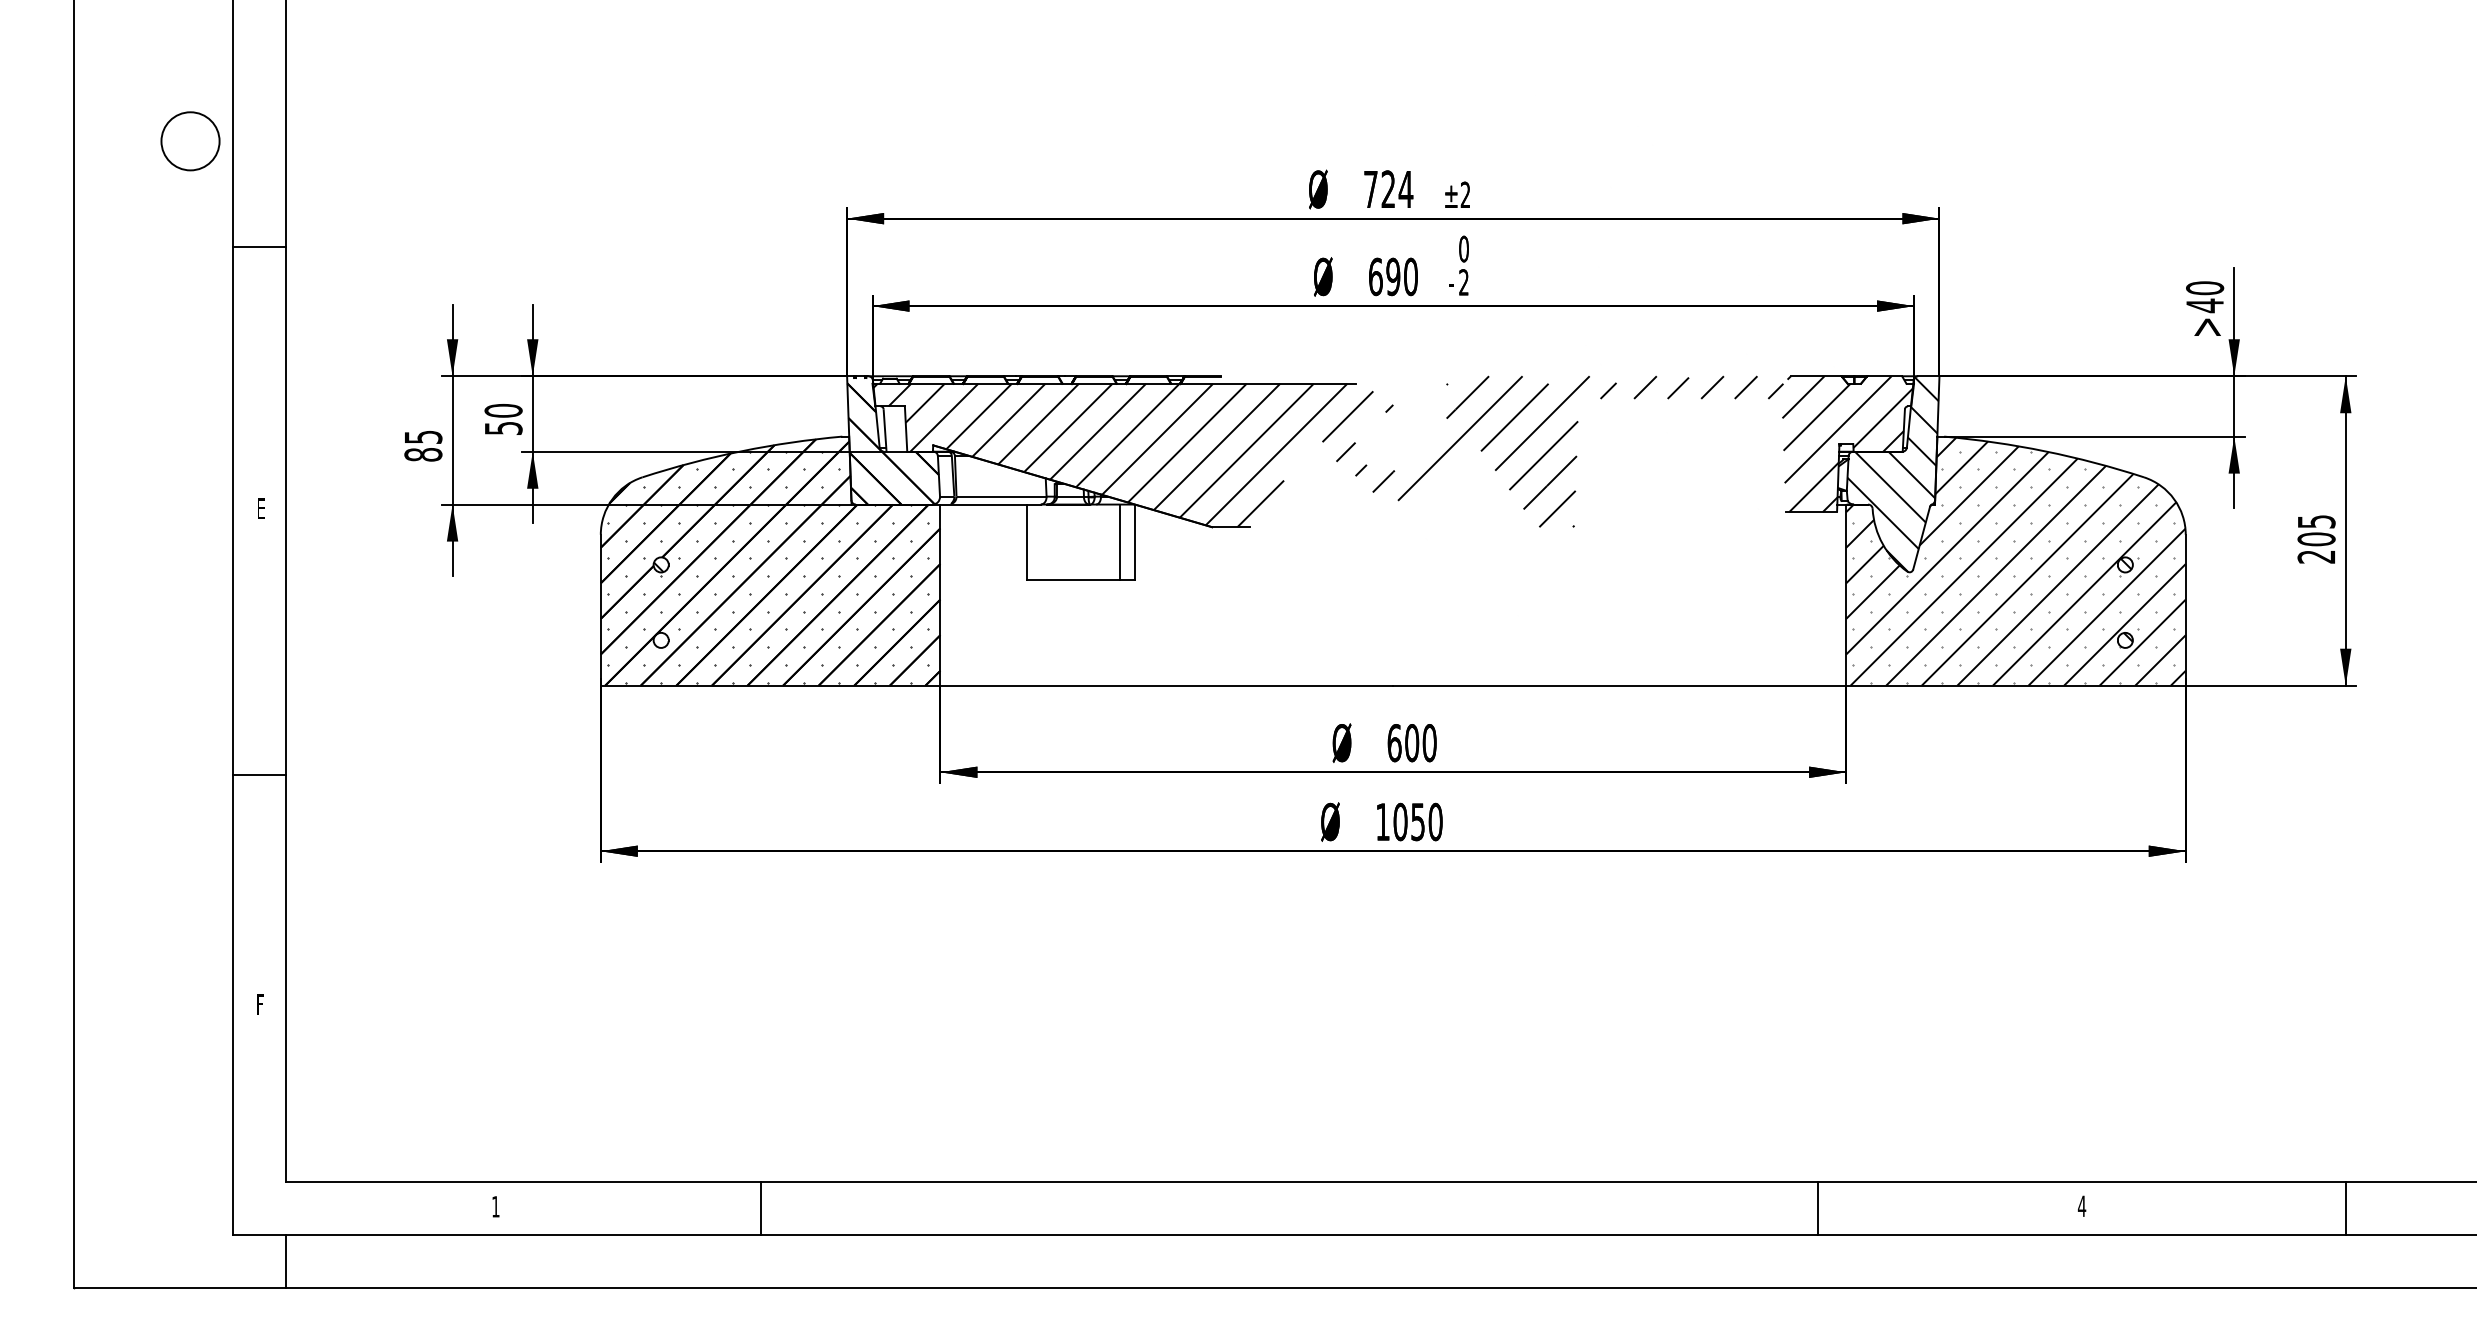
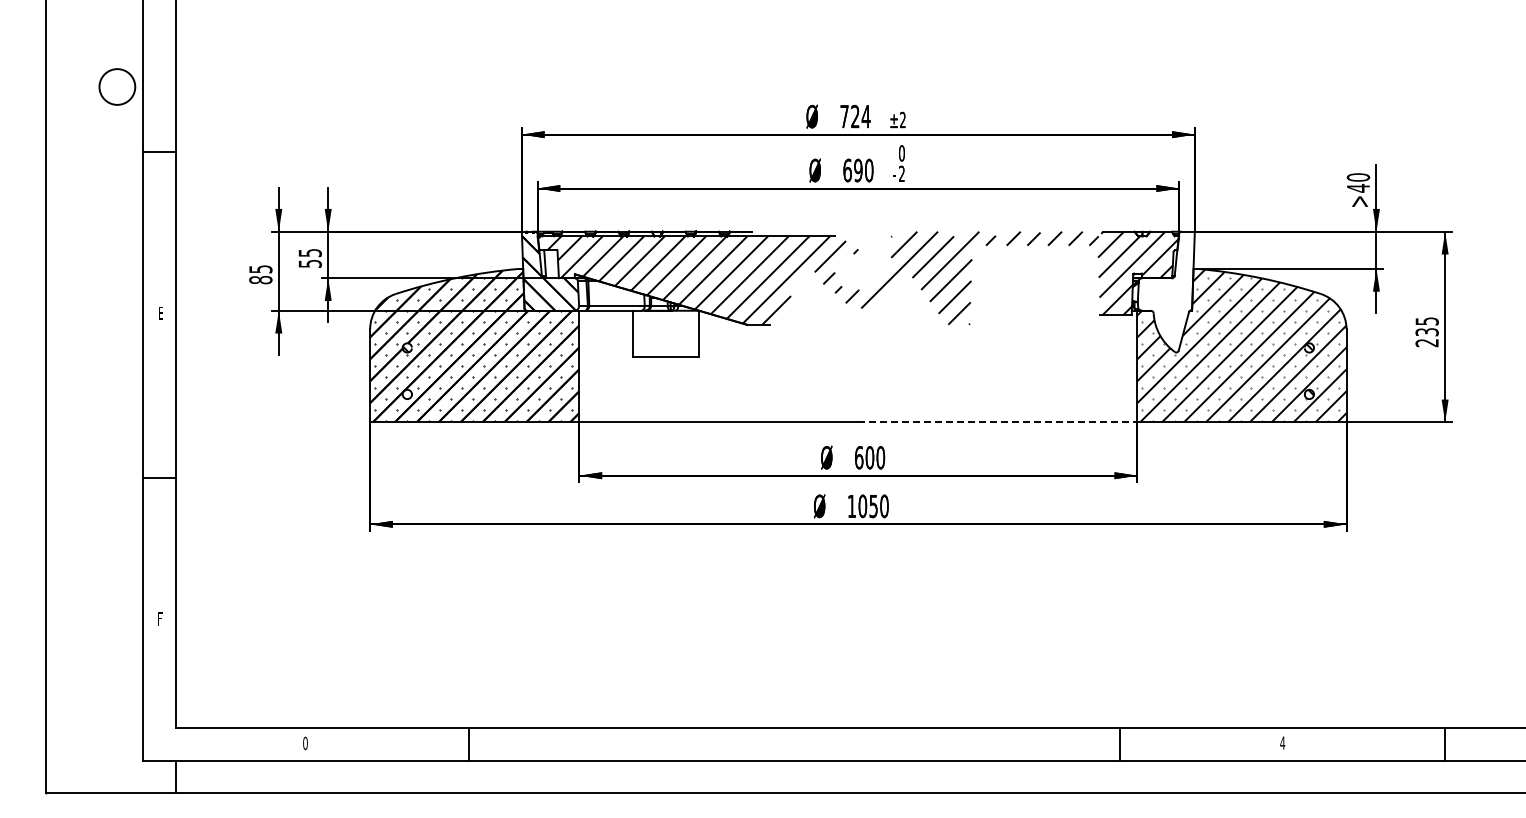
text: (502, 409) -> (309, 252), 50 -> 55
hatch: (1893, 474) -> (1166, 292), removed
text: (2315, 539) -> (1426, 332), 205 -> 235
line: (1119, 541) -> (689, 333), removed
line: (1620, 685) -> (998, 422), solid -> dashed
text: (495, 1206) -> (305, 743), 1 -> 0

